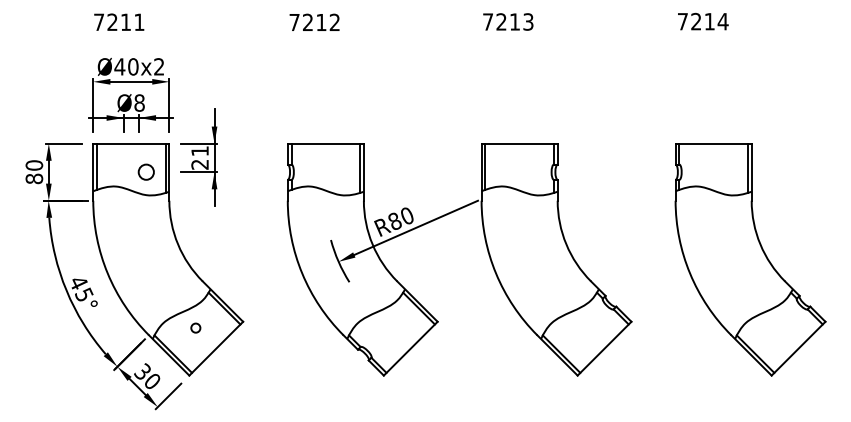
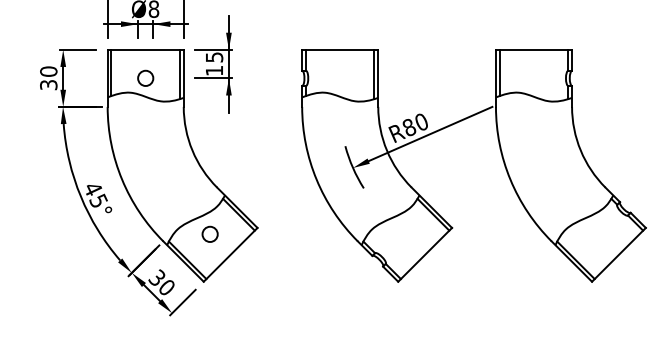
text: (199, 157) -> (213, 63), 21 -> 15
circle: (145, 171) -> (144, 77), moved
text: (34, 178) -> (48, 84), 80 -> 30
circle: (195, 327) -> (209, 233), size x1.67

